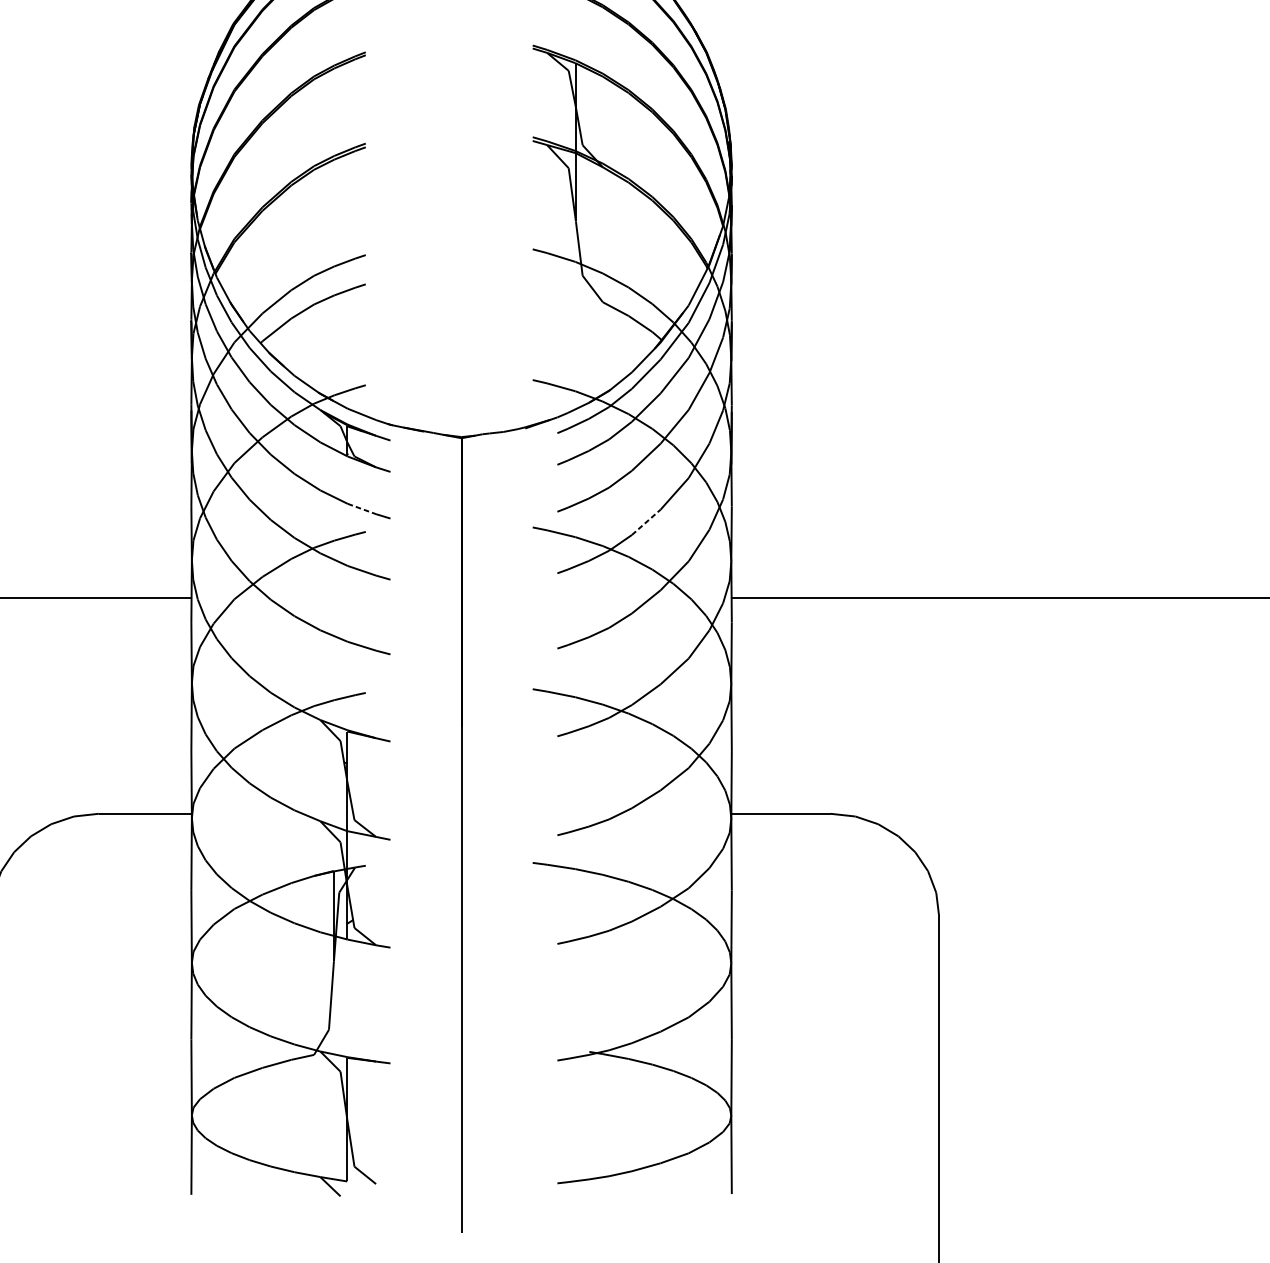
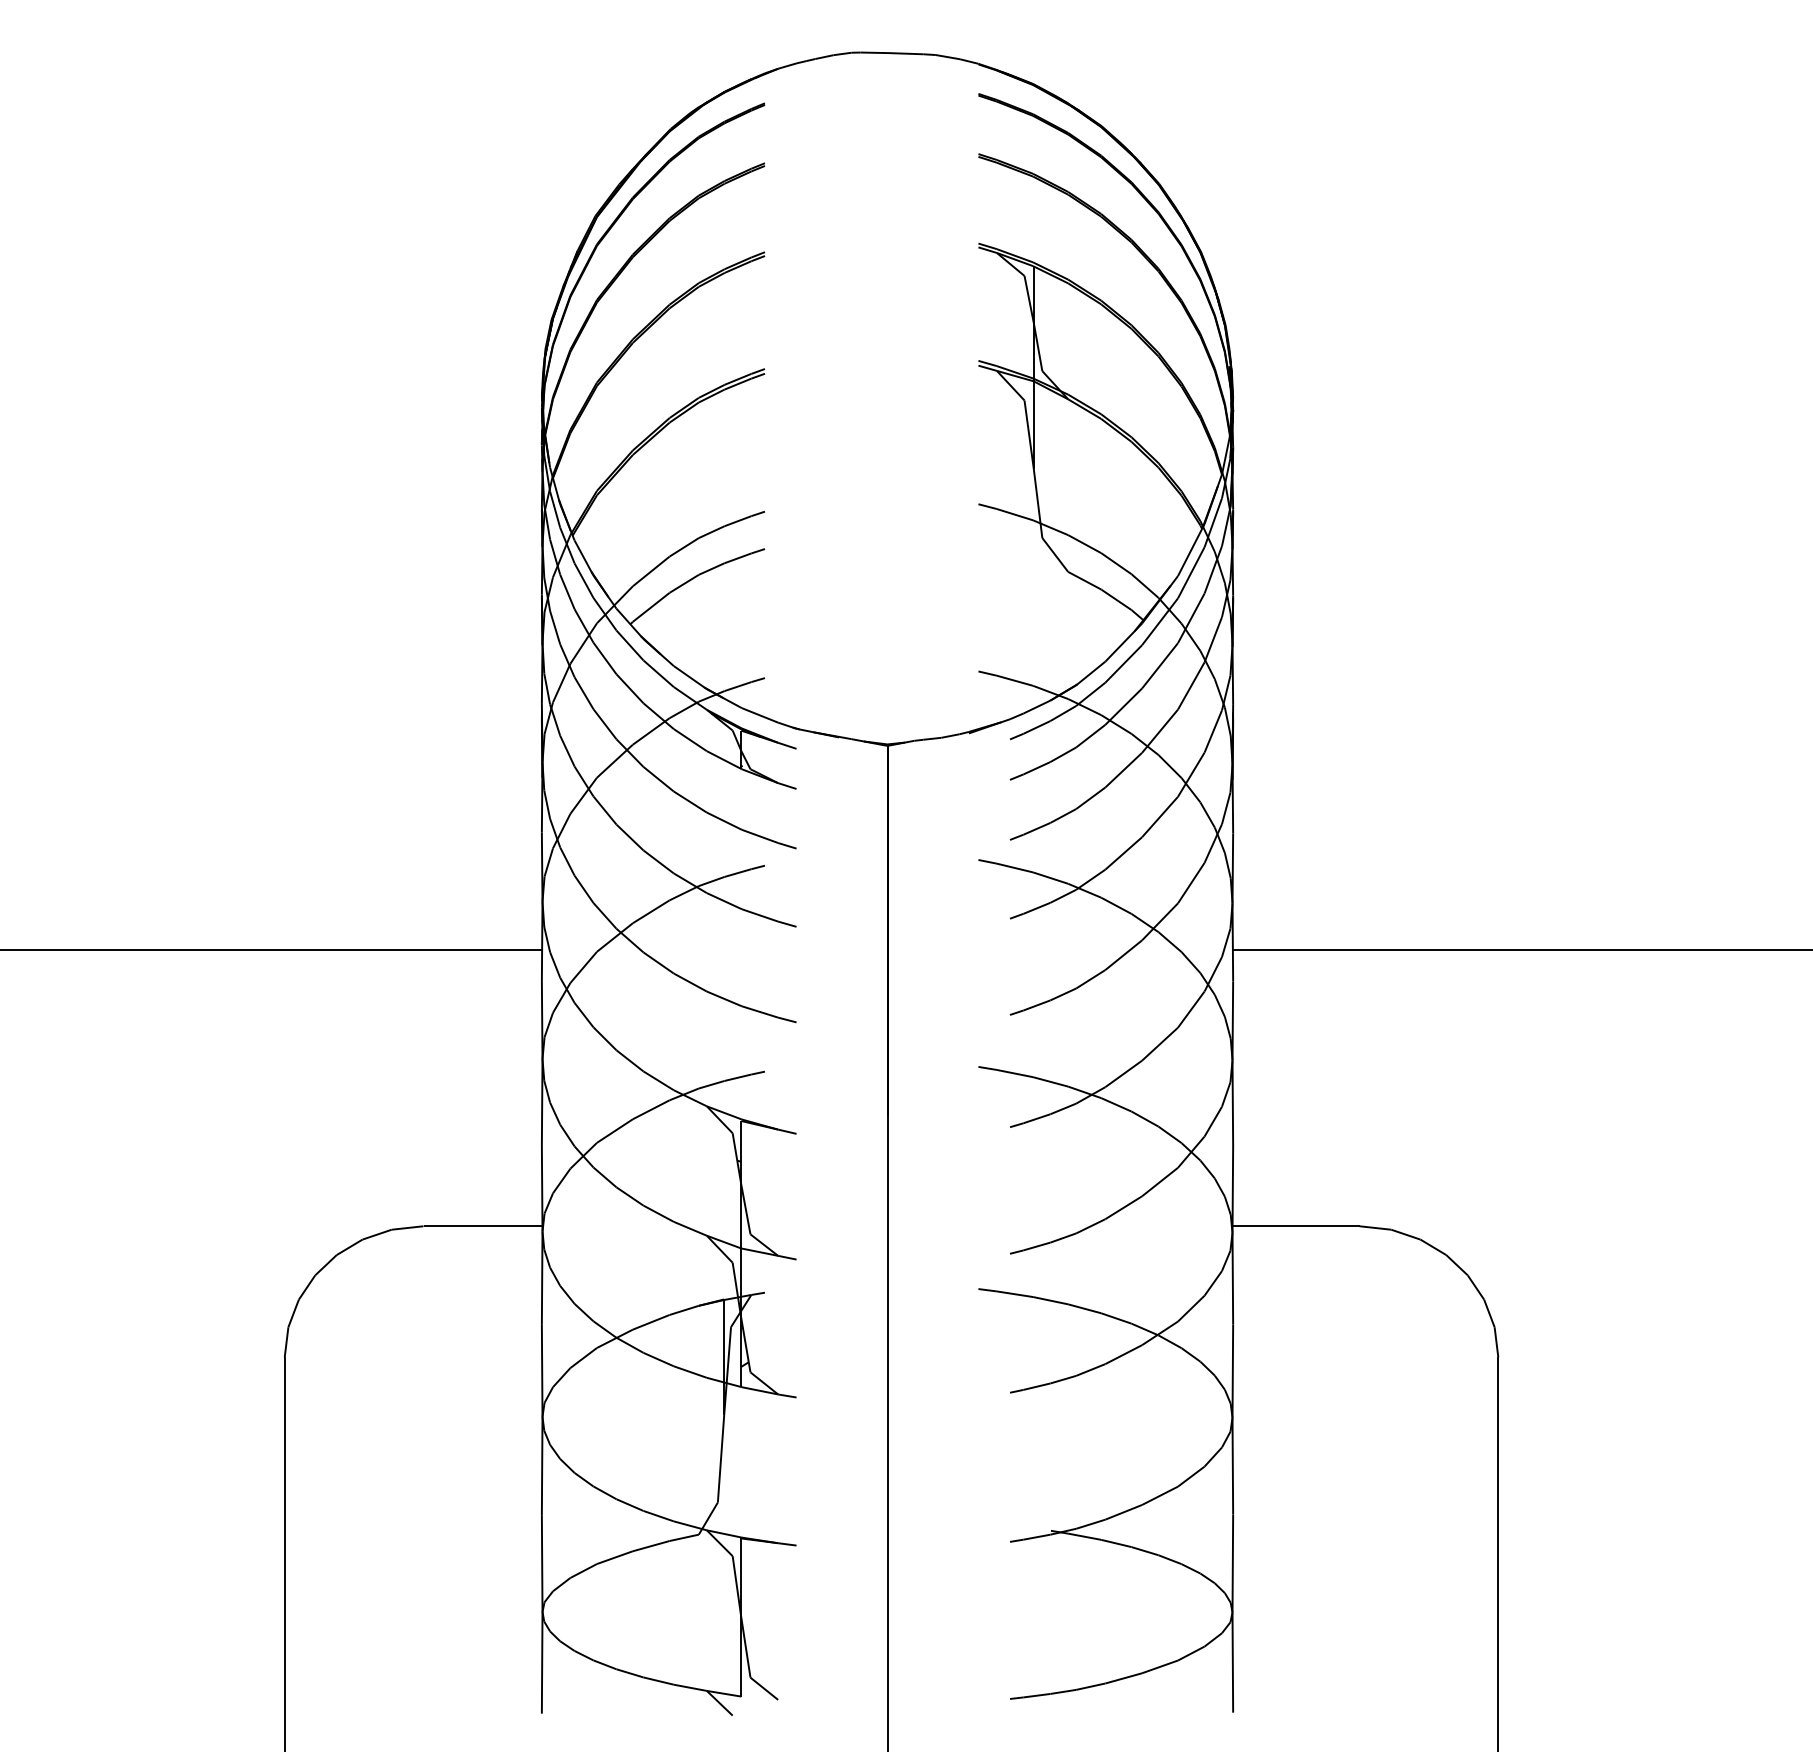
line: (362, 509) -> (760, 836), dashed -> solid
line: (646, 522) -> (1123, 853), dashed -> solid

